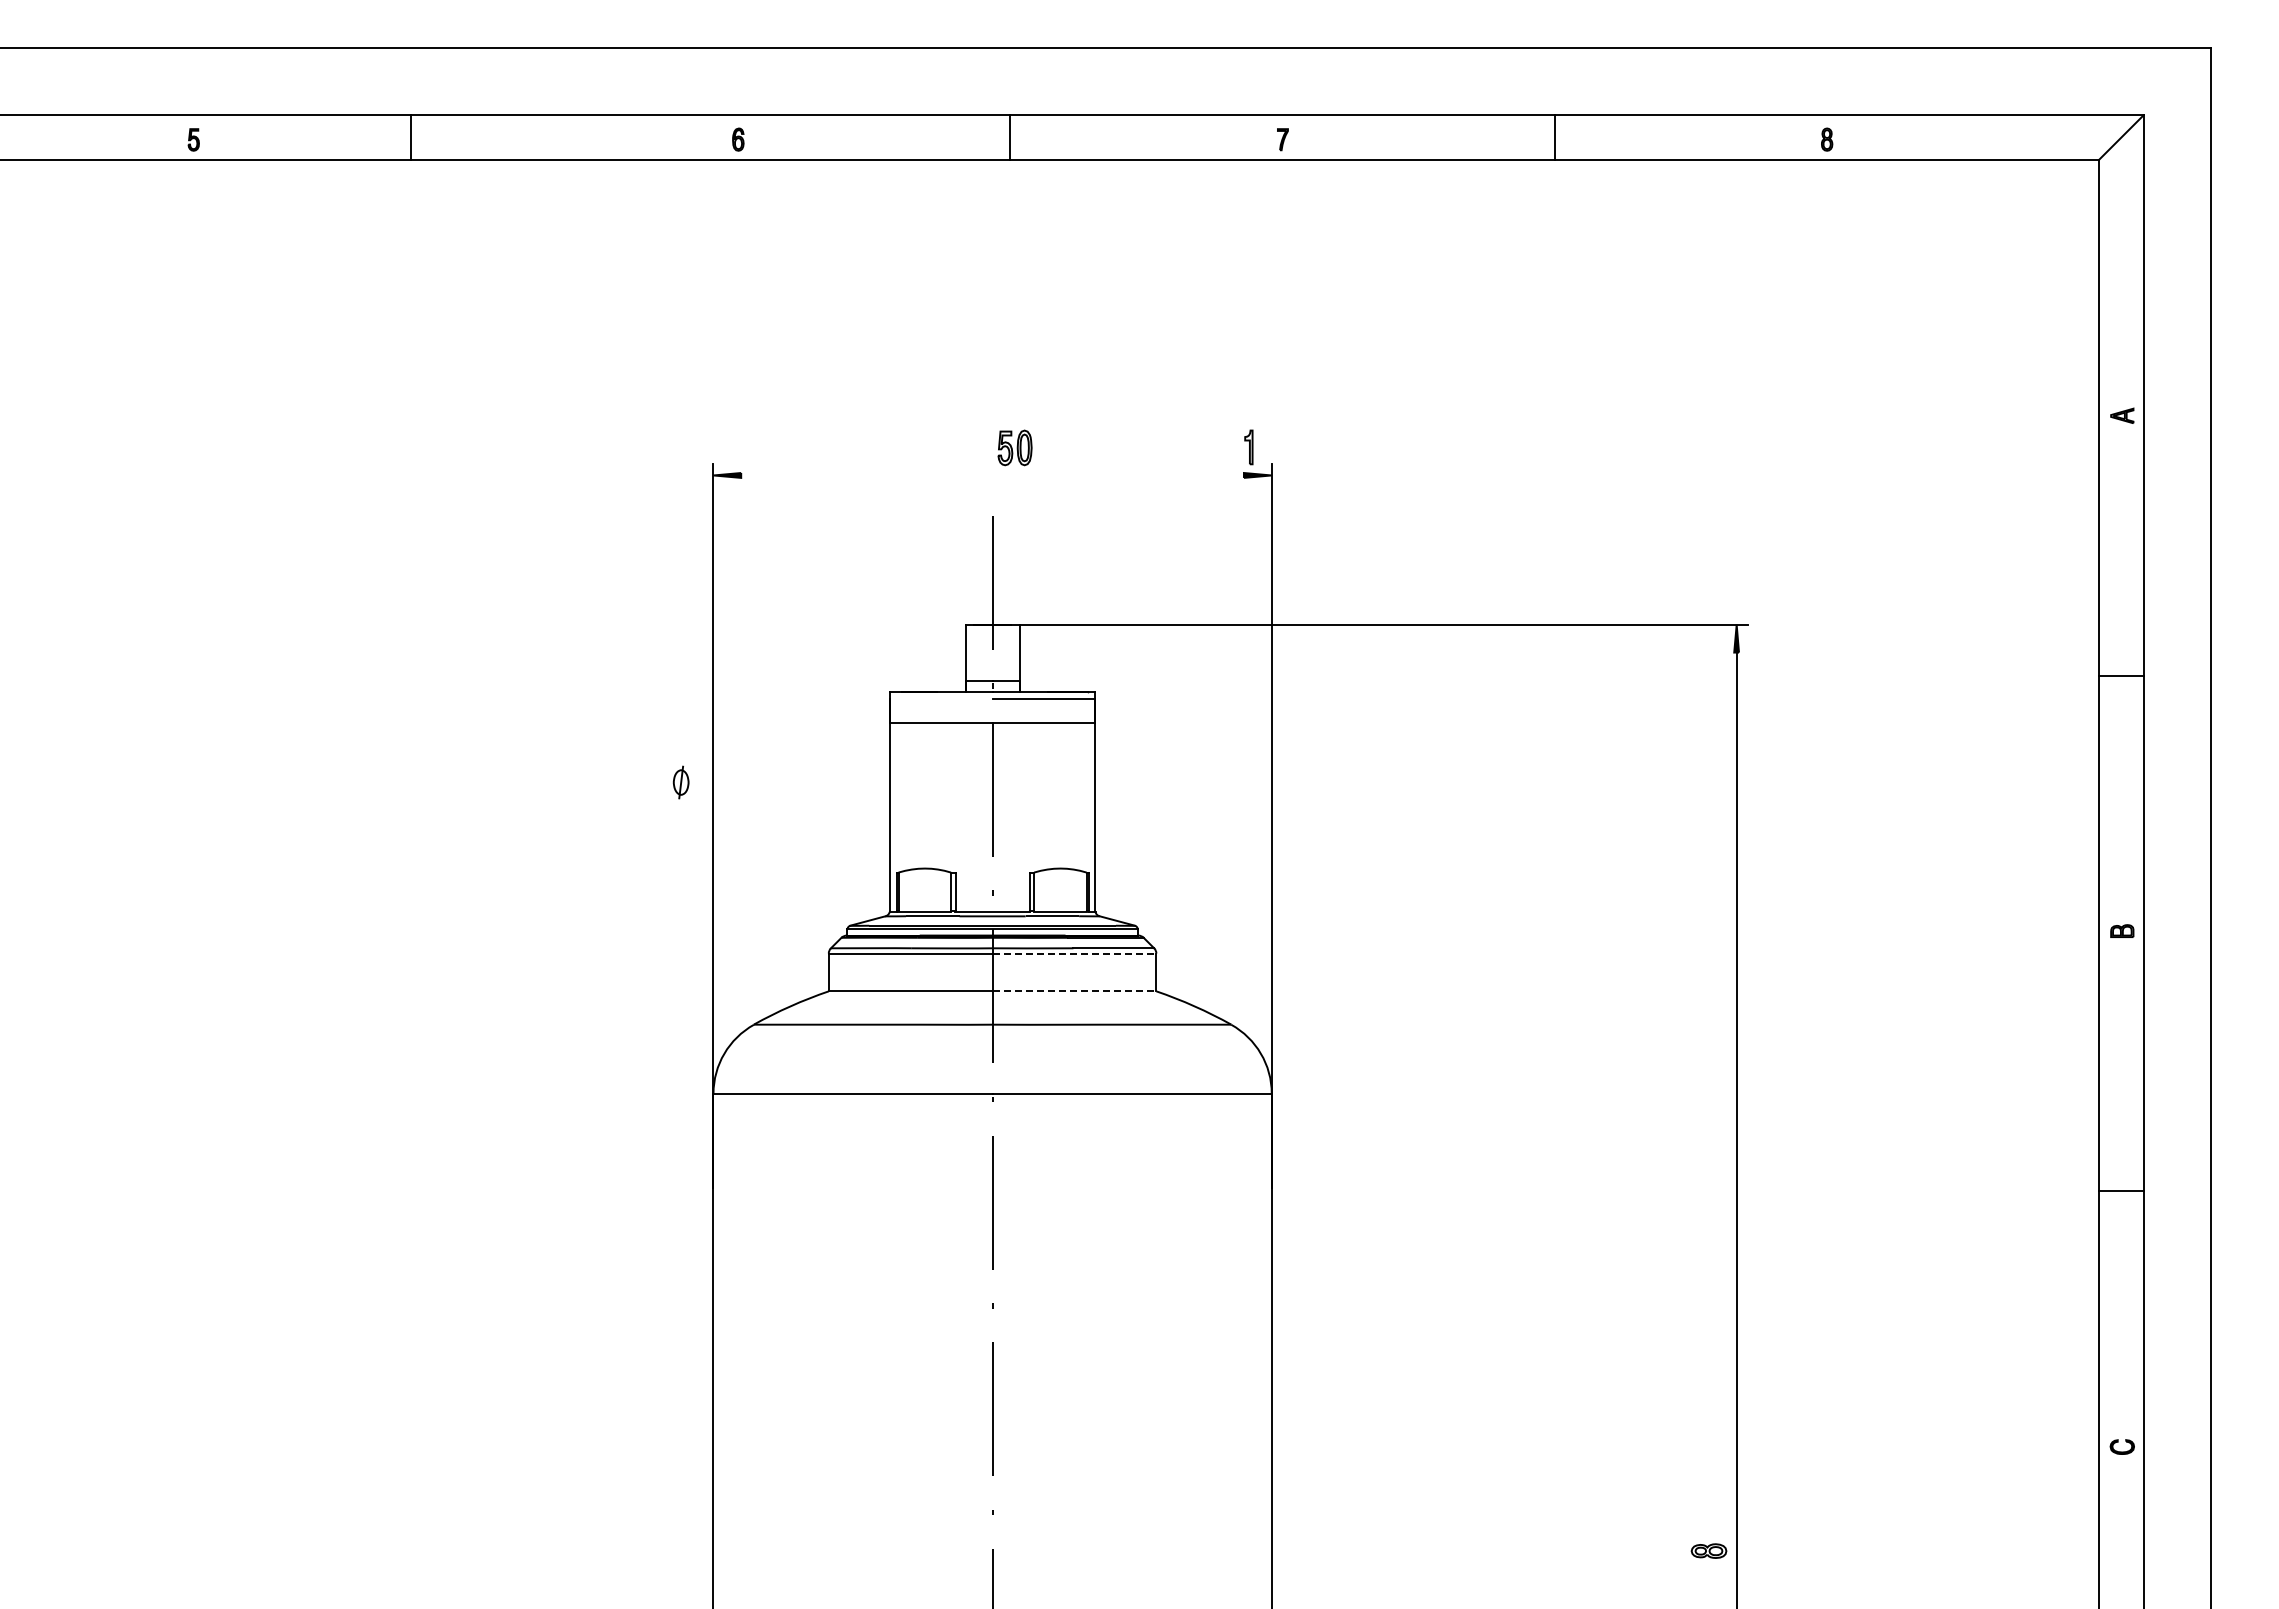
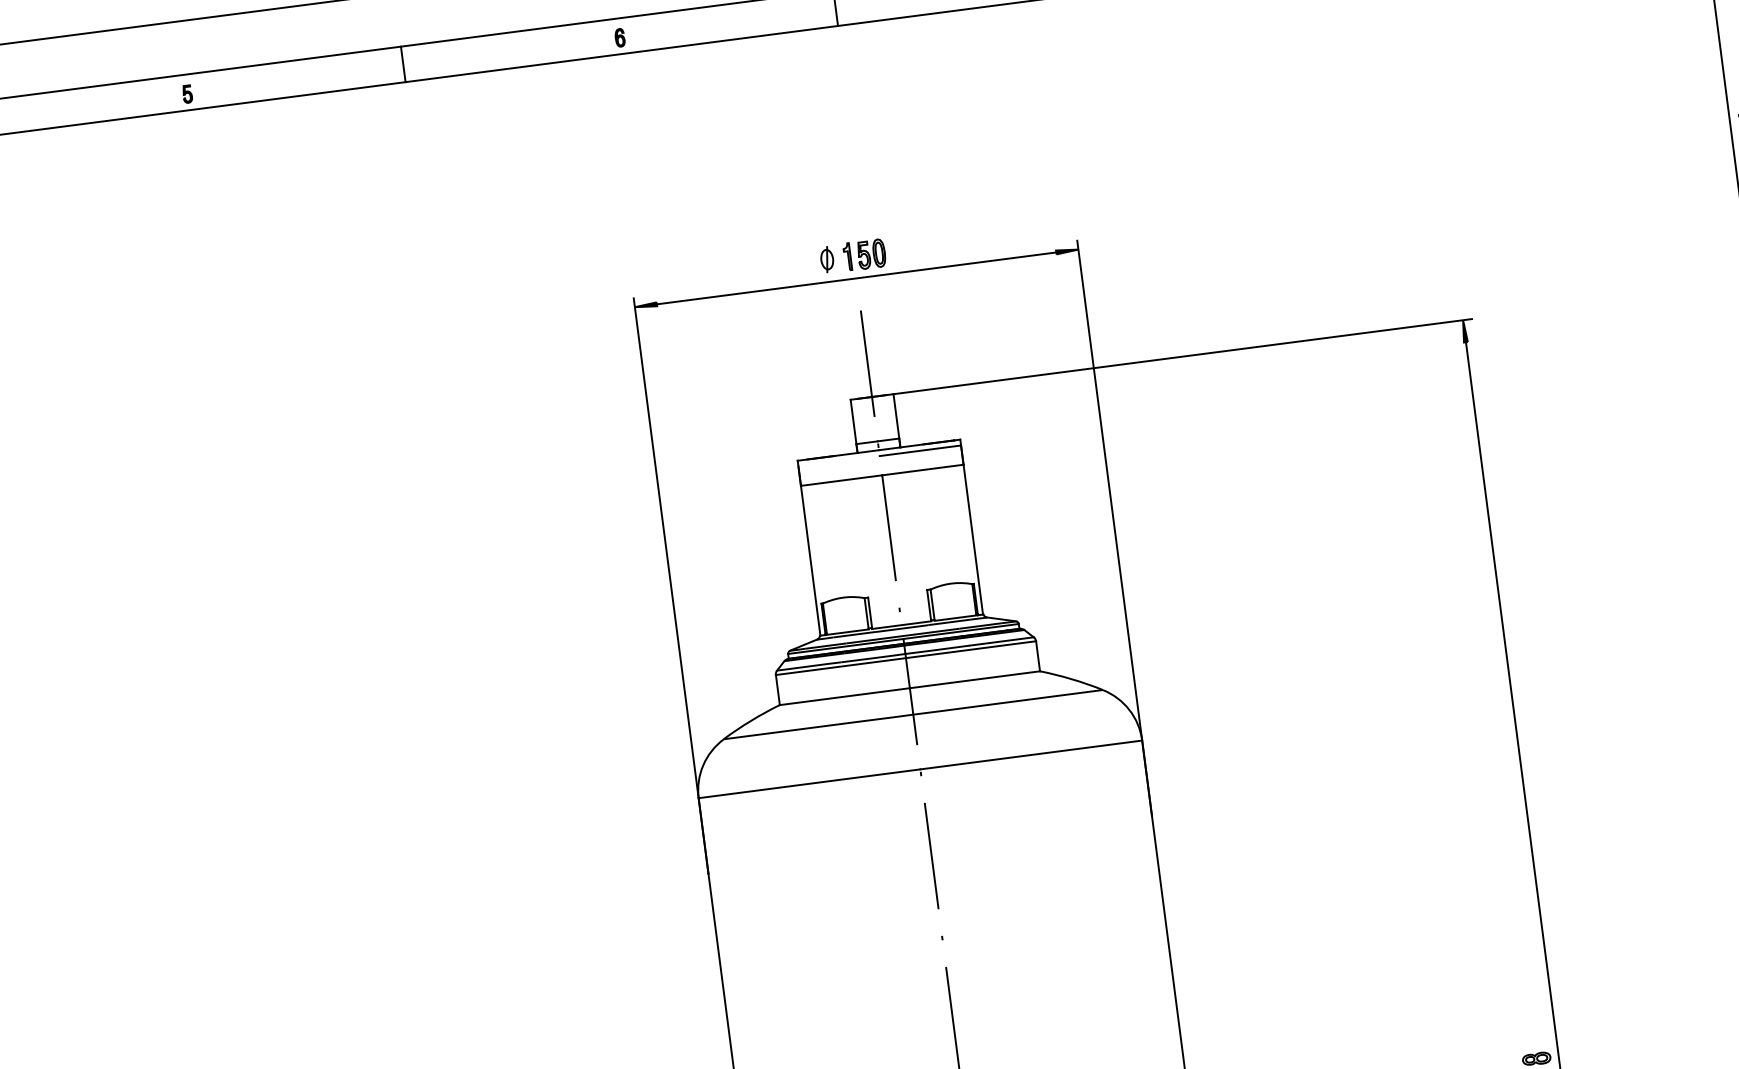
line: (410, 137) -> (403, 64), moved
part: (1248, 447) -> (847, 257), moved
line: (992, 475) -> (856, 278), added
part: (680, 782) -> (826, 259), moved
line: (1074, 953) -> (971, 649), dashed -> solid
line: (1074, 991) -> (974, 679), dashed -> solid

